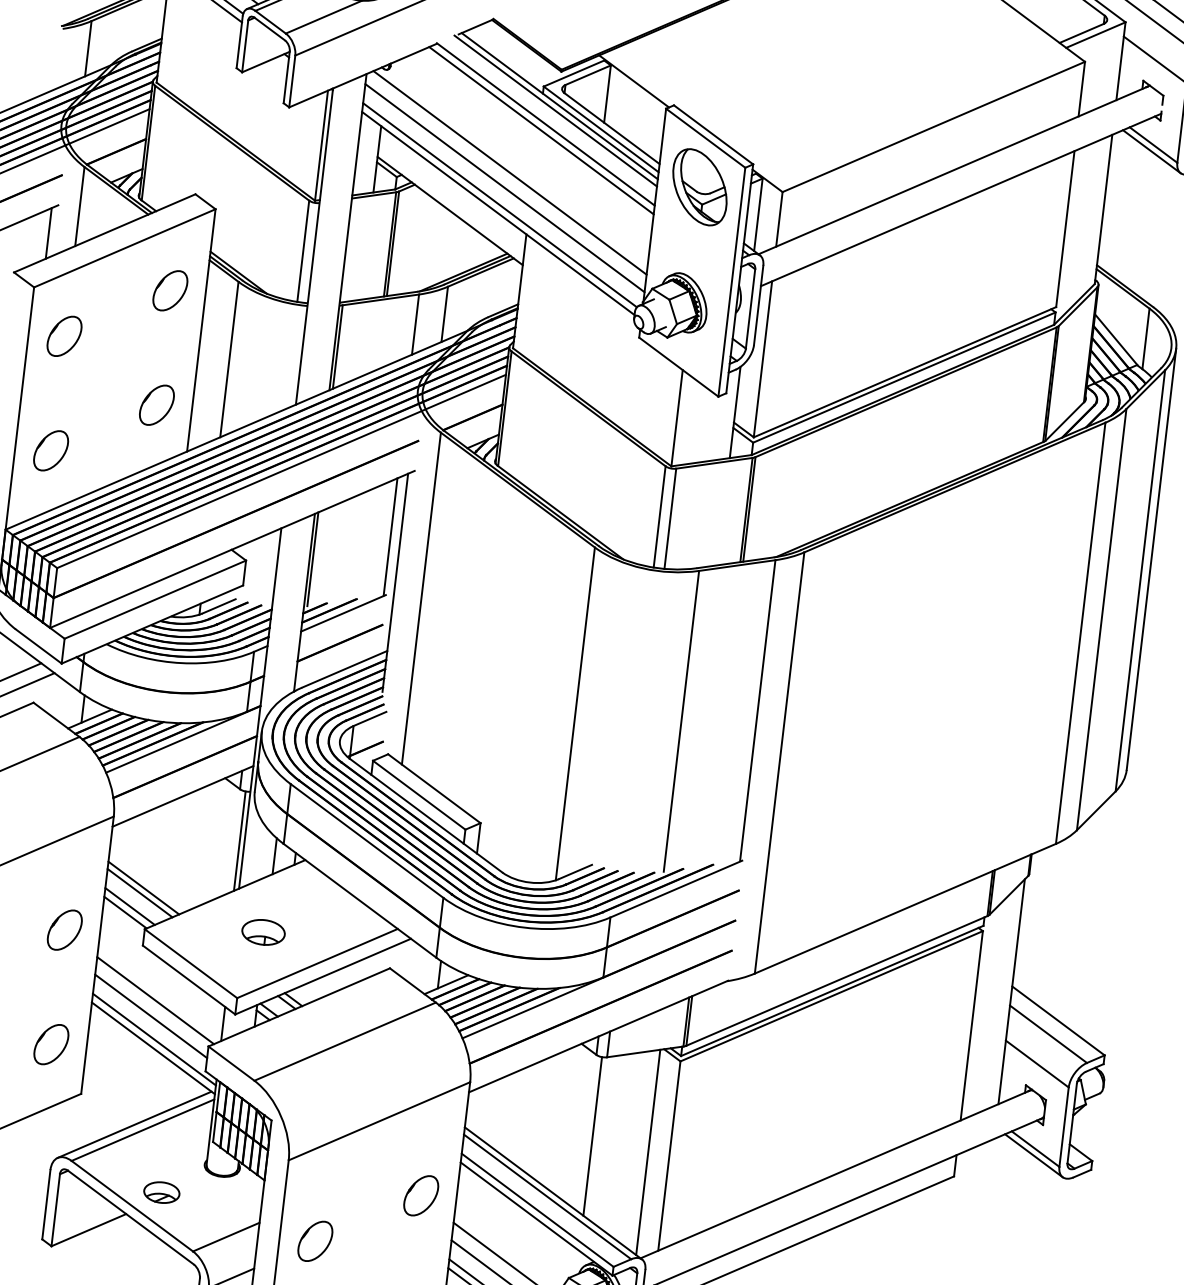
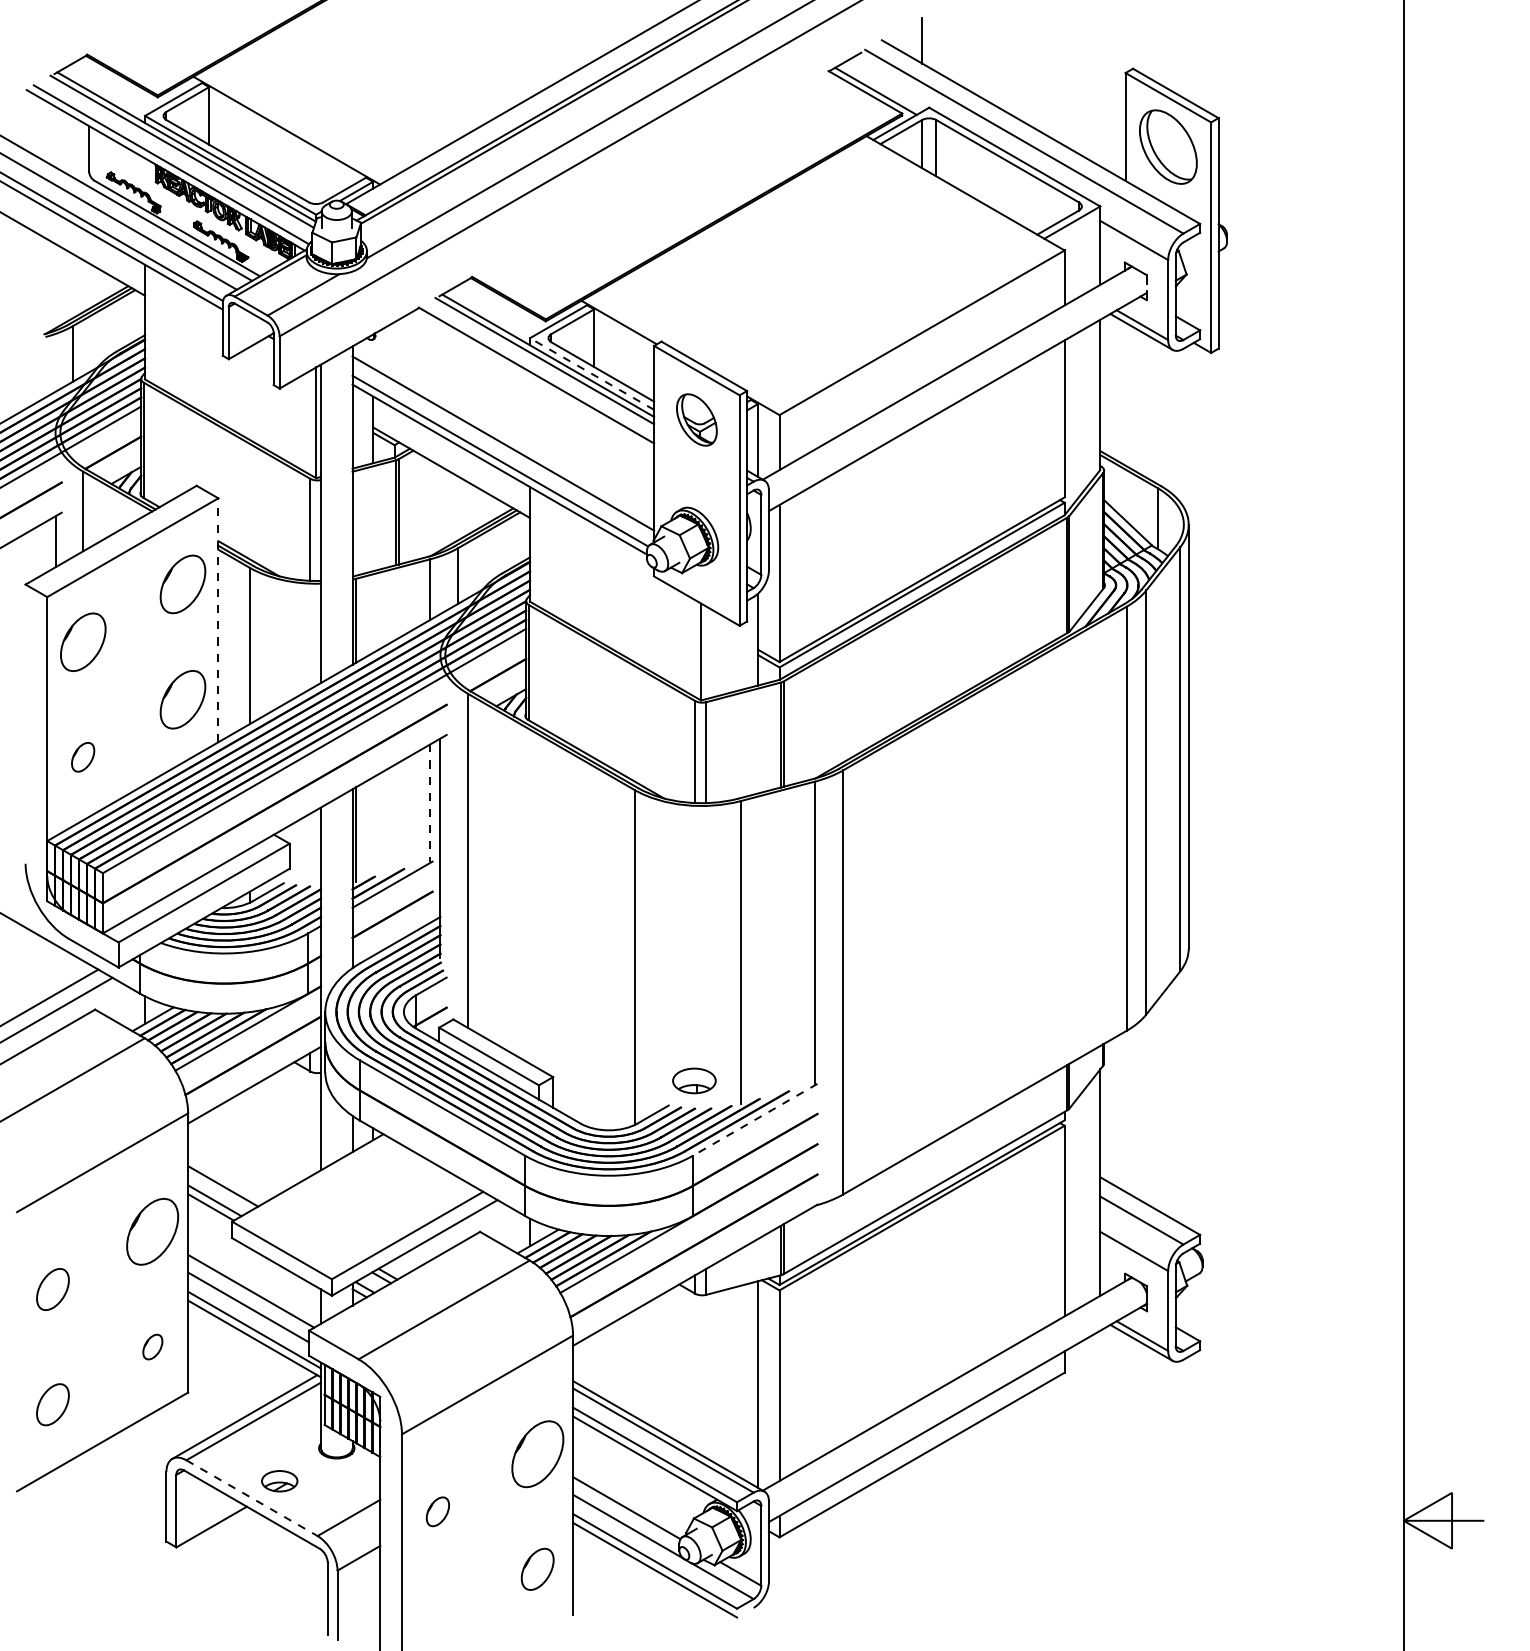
line: (601, 129) -> (592, 374), solid -> dashed
line: (541, 130) -> (532, 382), removed
line: (510, 172) -> (506, 427), removed
part: (699, 186) -> (696, 419), size x0.7
part: (169, 290) -> (182, 584), size x1.4
line: (201, 330) -> (218, 620), solid -> dashed
part: (63, 335) -> (82, 641), size x1.4
part: (156, 404) -> (182, 699), size x1.4
part: (50, 449) -> (82, 756), size x0.7
line: (390, 537) -> (430, 803), solid -> dashed
line: (240, 841) -> (316, 1123), removed
line: (144, 887) -> (226, 1180), removed
line: (676, 888) -> (755, 1119), solid -> dashed
part: (64, 929) -> (152, 1231), size x1.6
part: (263, 931) -> (694, 1080), moved
part: (51, 1043) -> (152, 1346), size x0.6
line: (593, 1136) -> (701, 1375), removed
part: (421, 1195) -> (537, 1453), size x1.6
line: (132, 1206) -> (252, 1498), solid -> dashed
part: (315, 1241) -> (437, 1511), size x0.7

